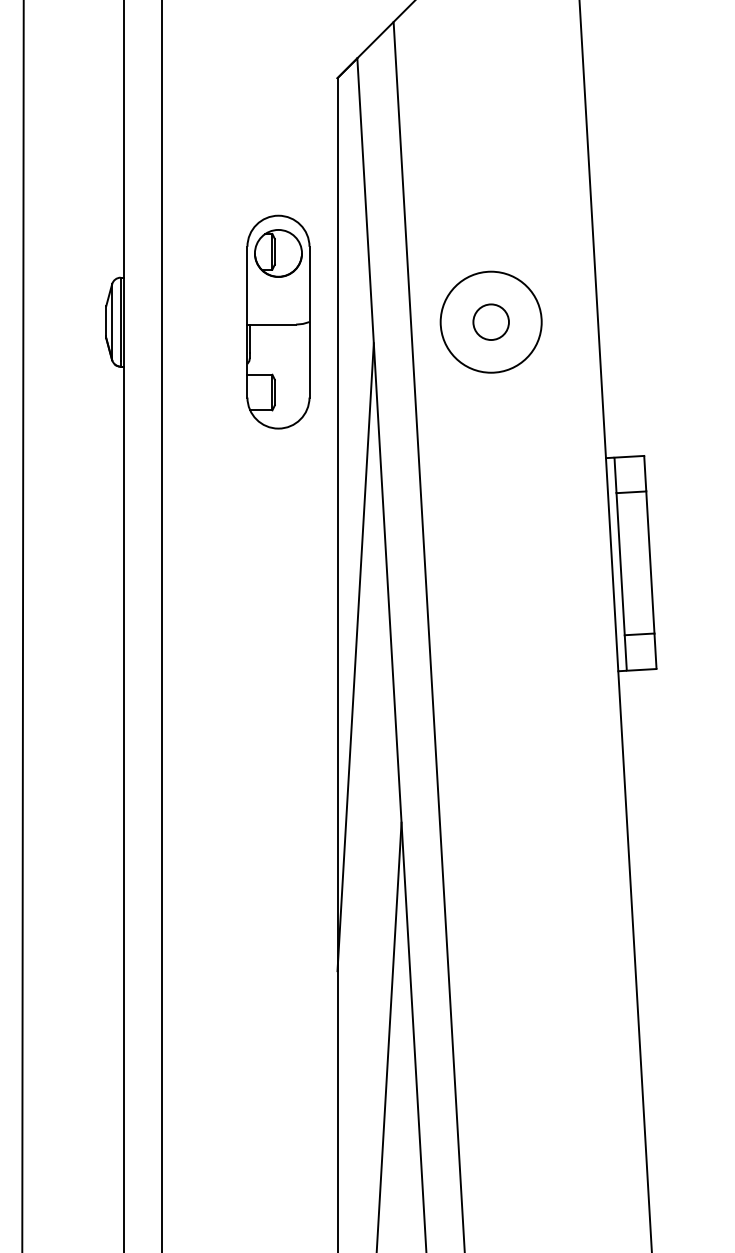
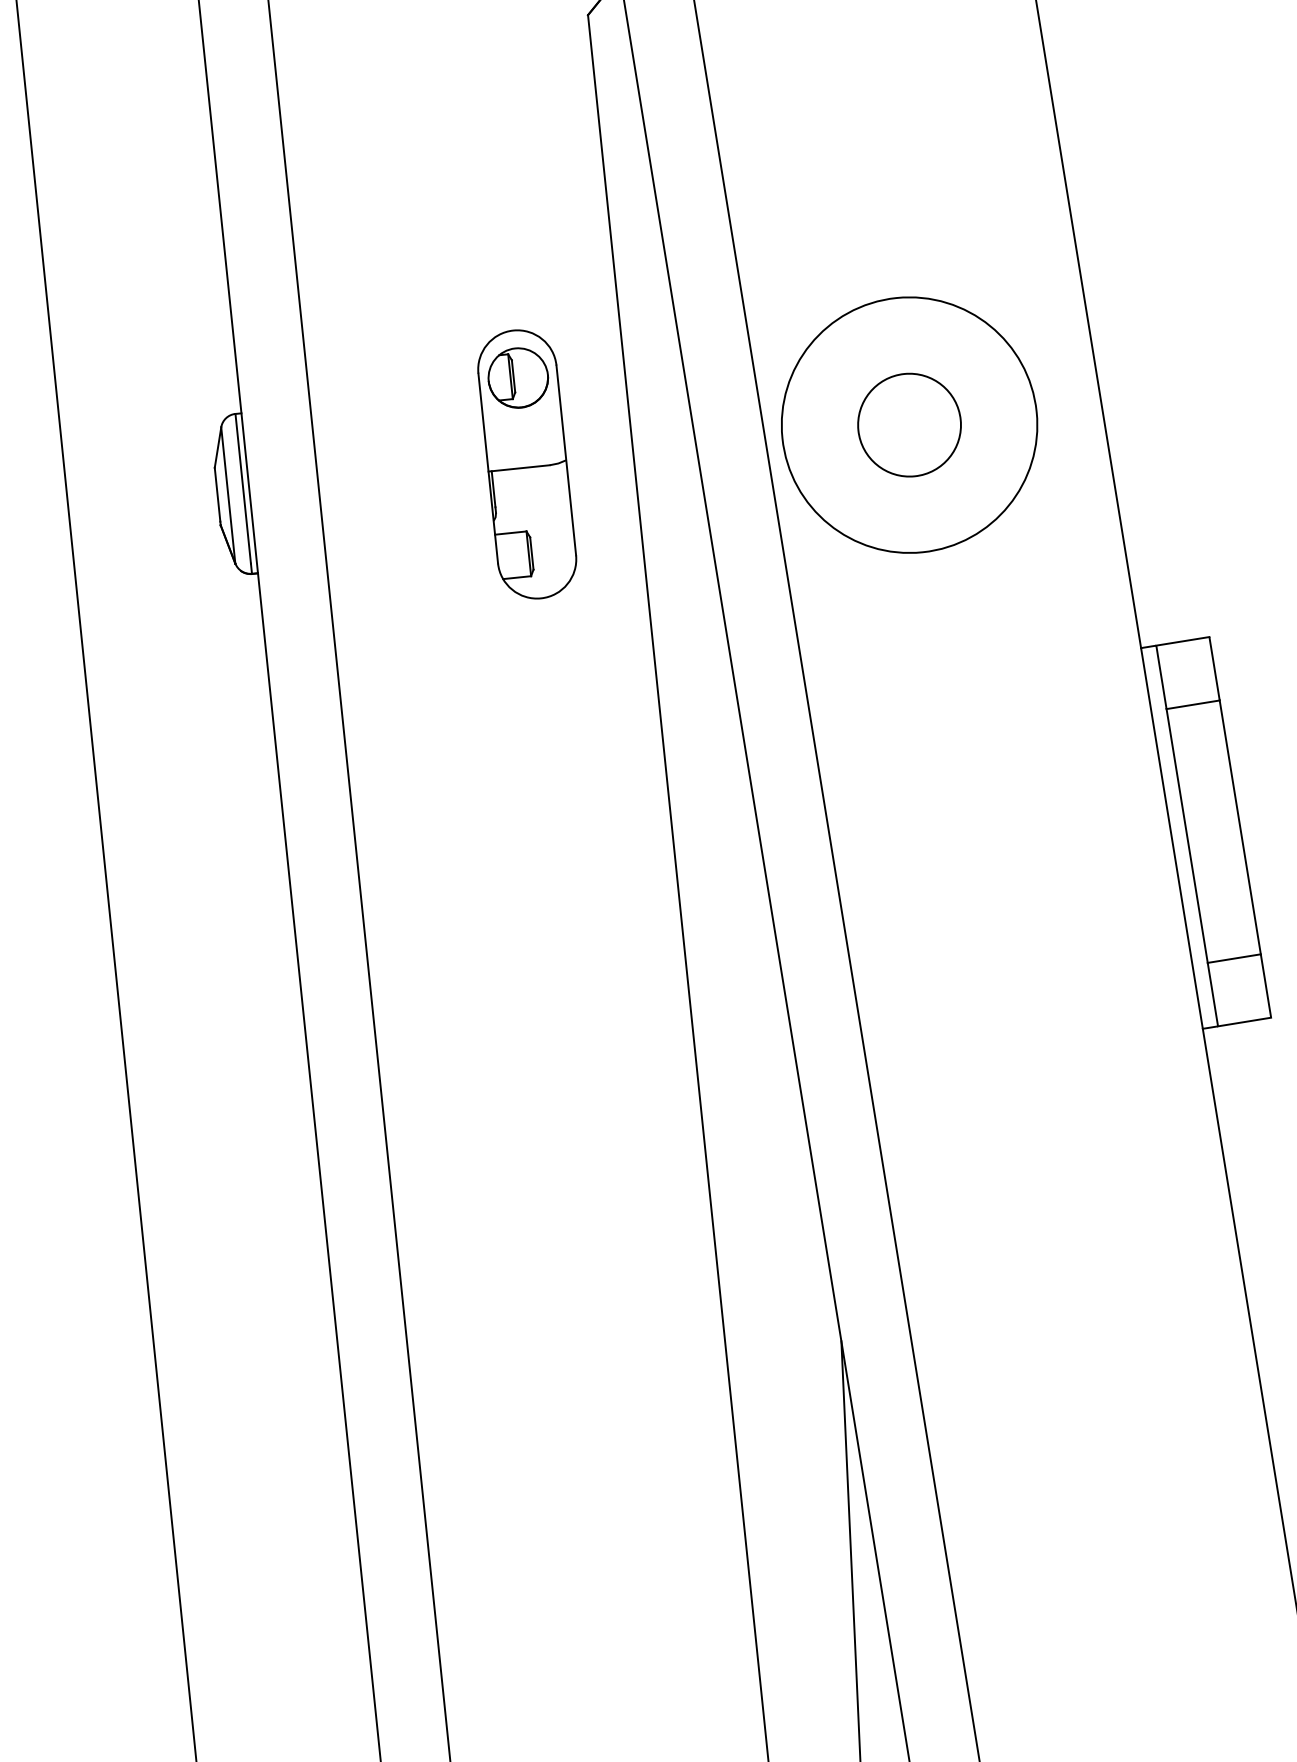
part: (278, 321) -> (527, 463), size x0.7
circle: (490, 321) -> (908, 423), size x1.4
circle: (490, 322) -> (908, 425), size x1.6
line: (355, 657) -> (727, 1052), removed

